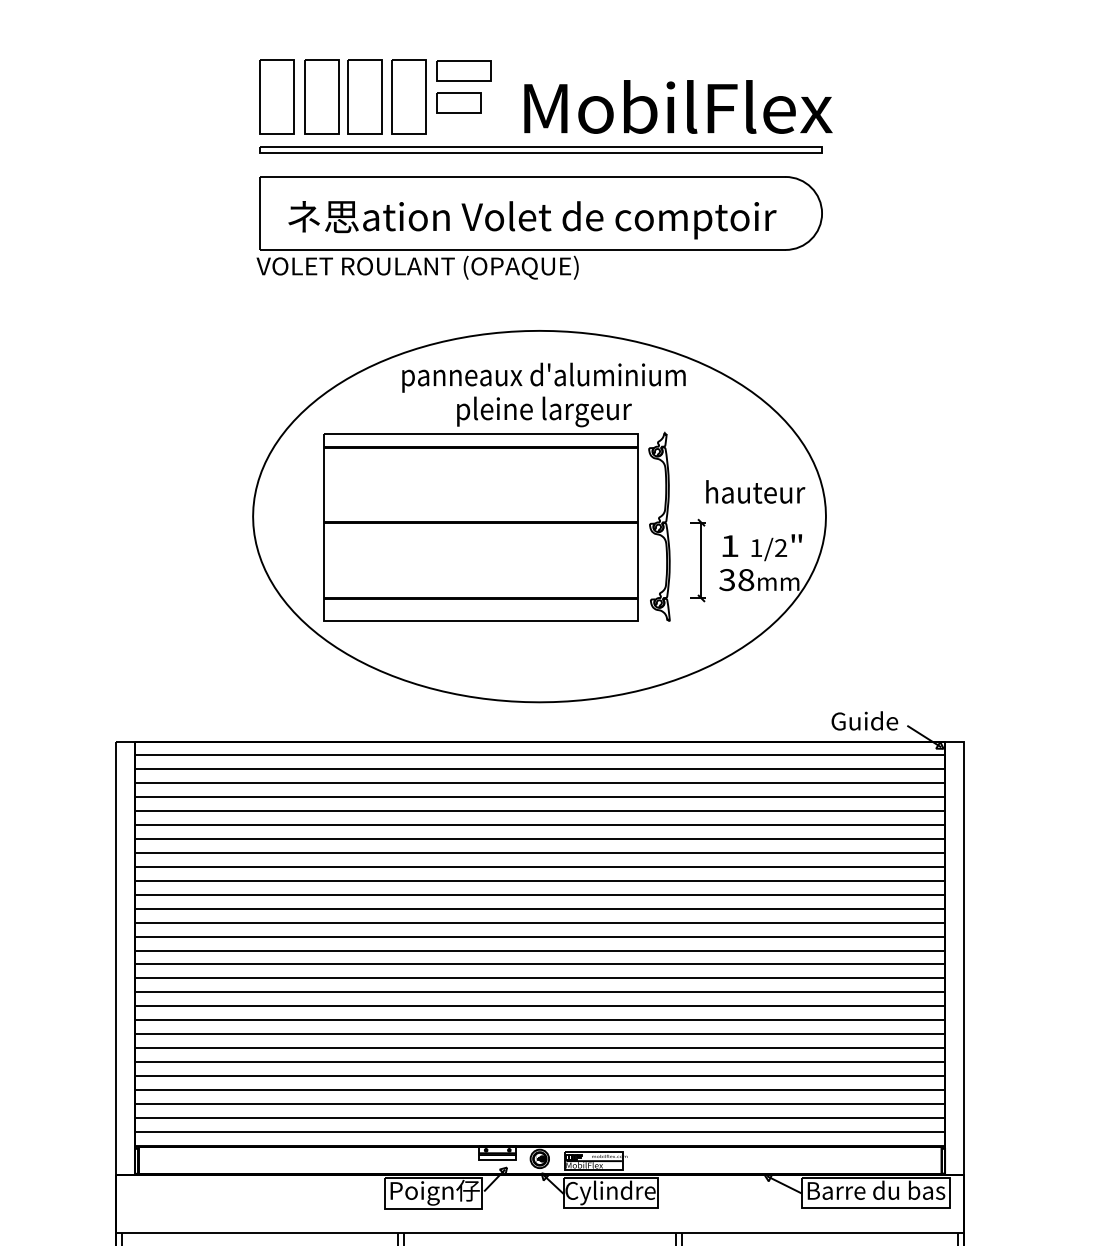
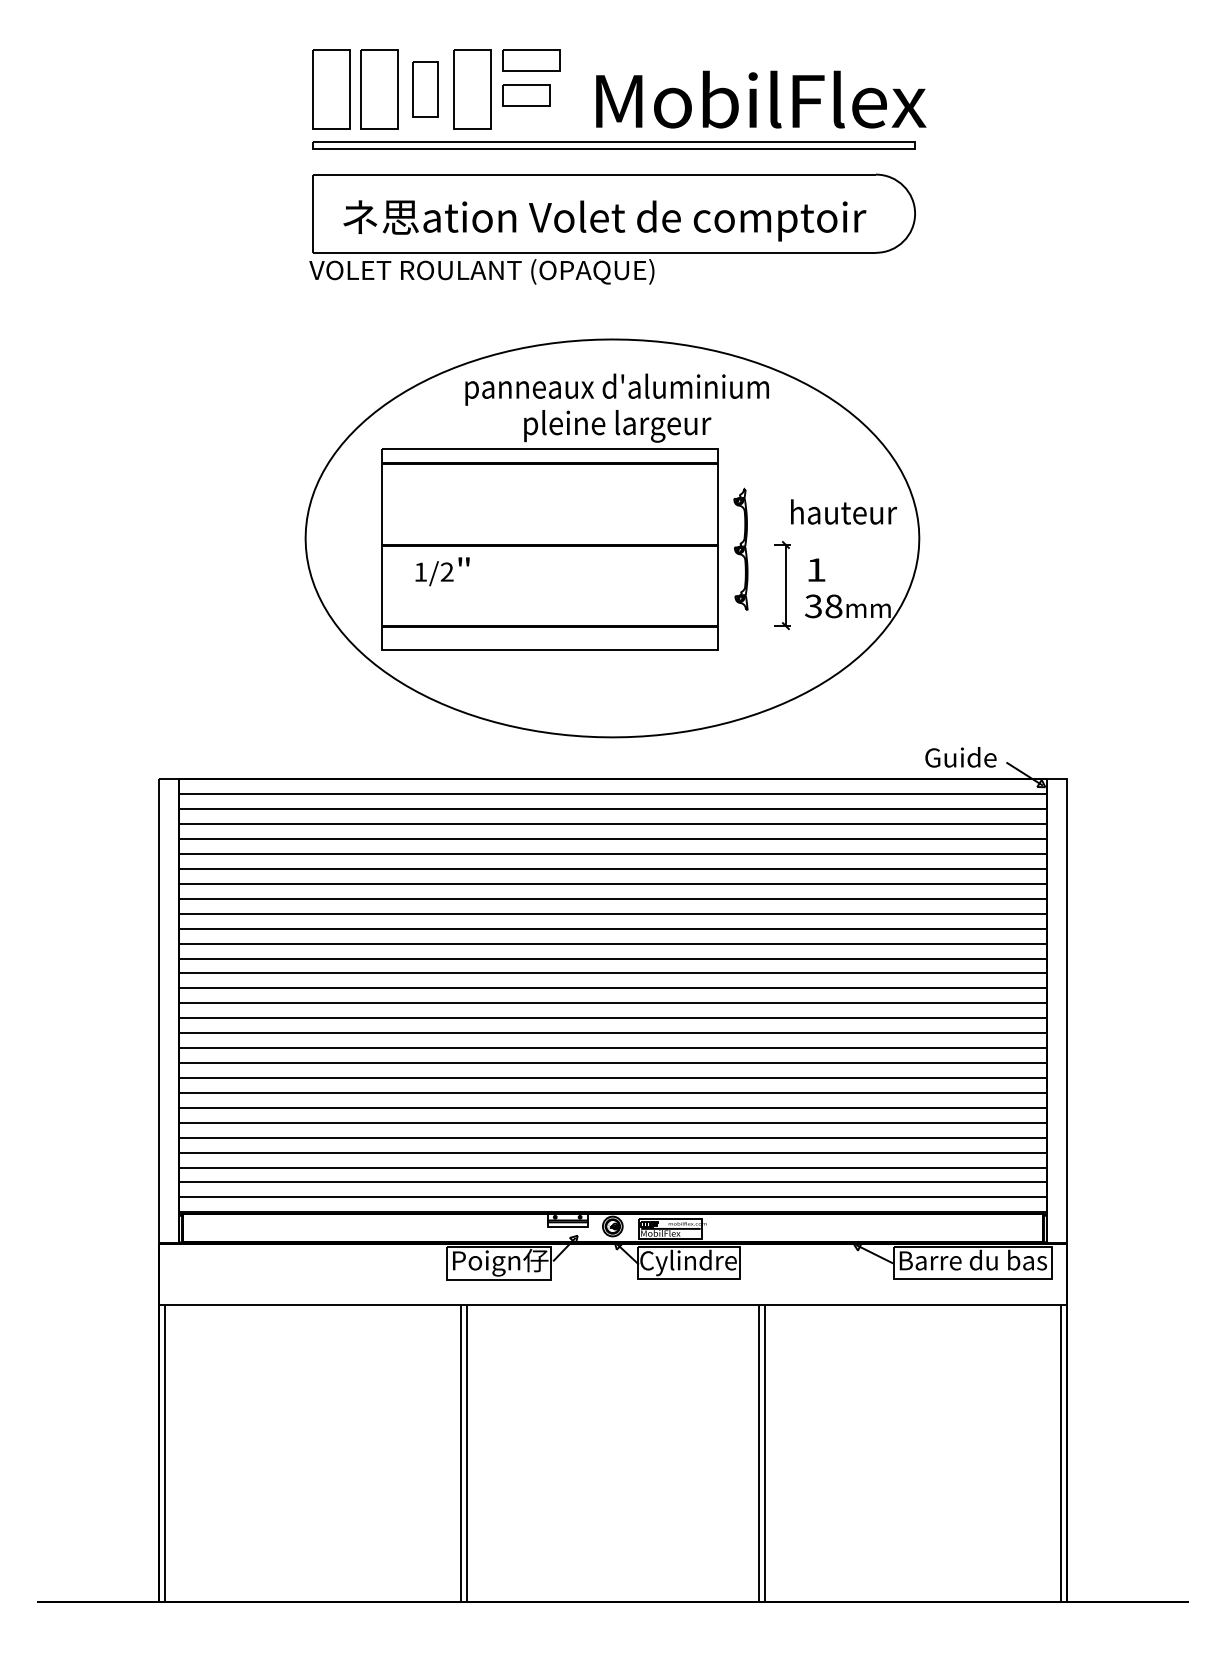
part: (365, 97) -> (425, 89), size x0.7
part: (659, 526) -> (740, 549), size x0.6
text: (776, 547) -> (442, 571), moved

